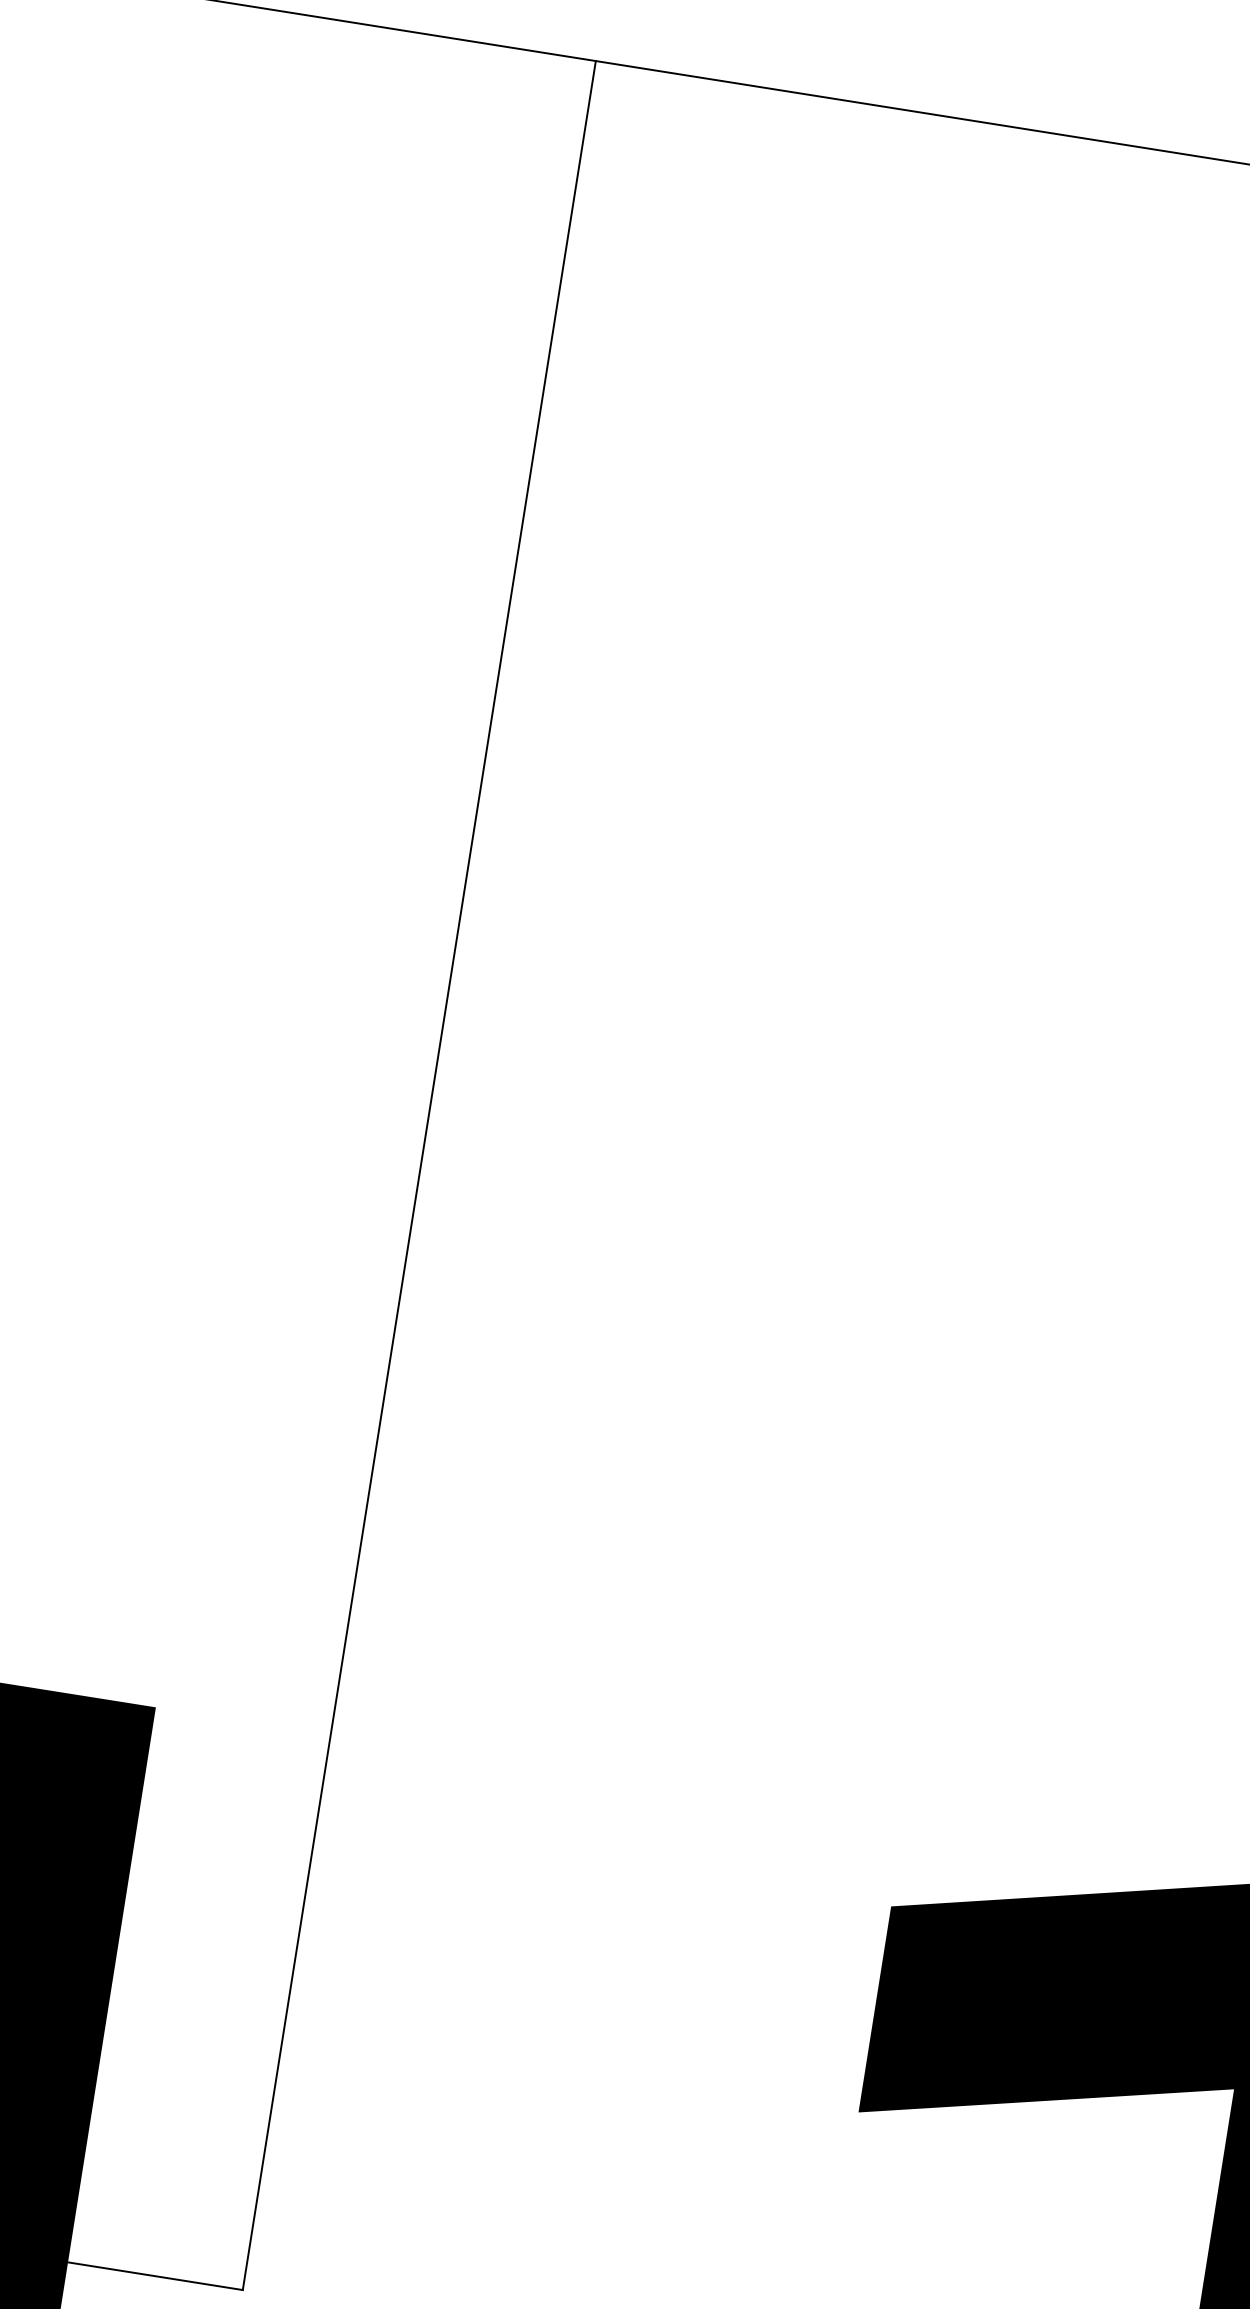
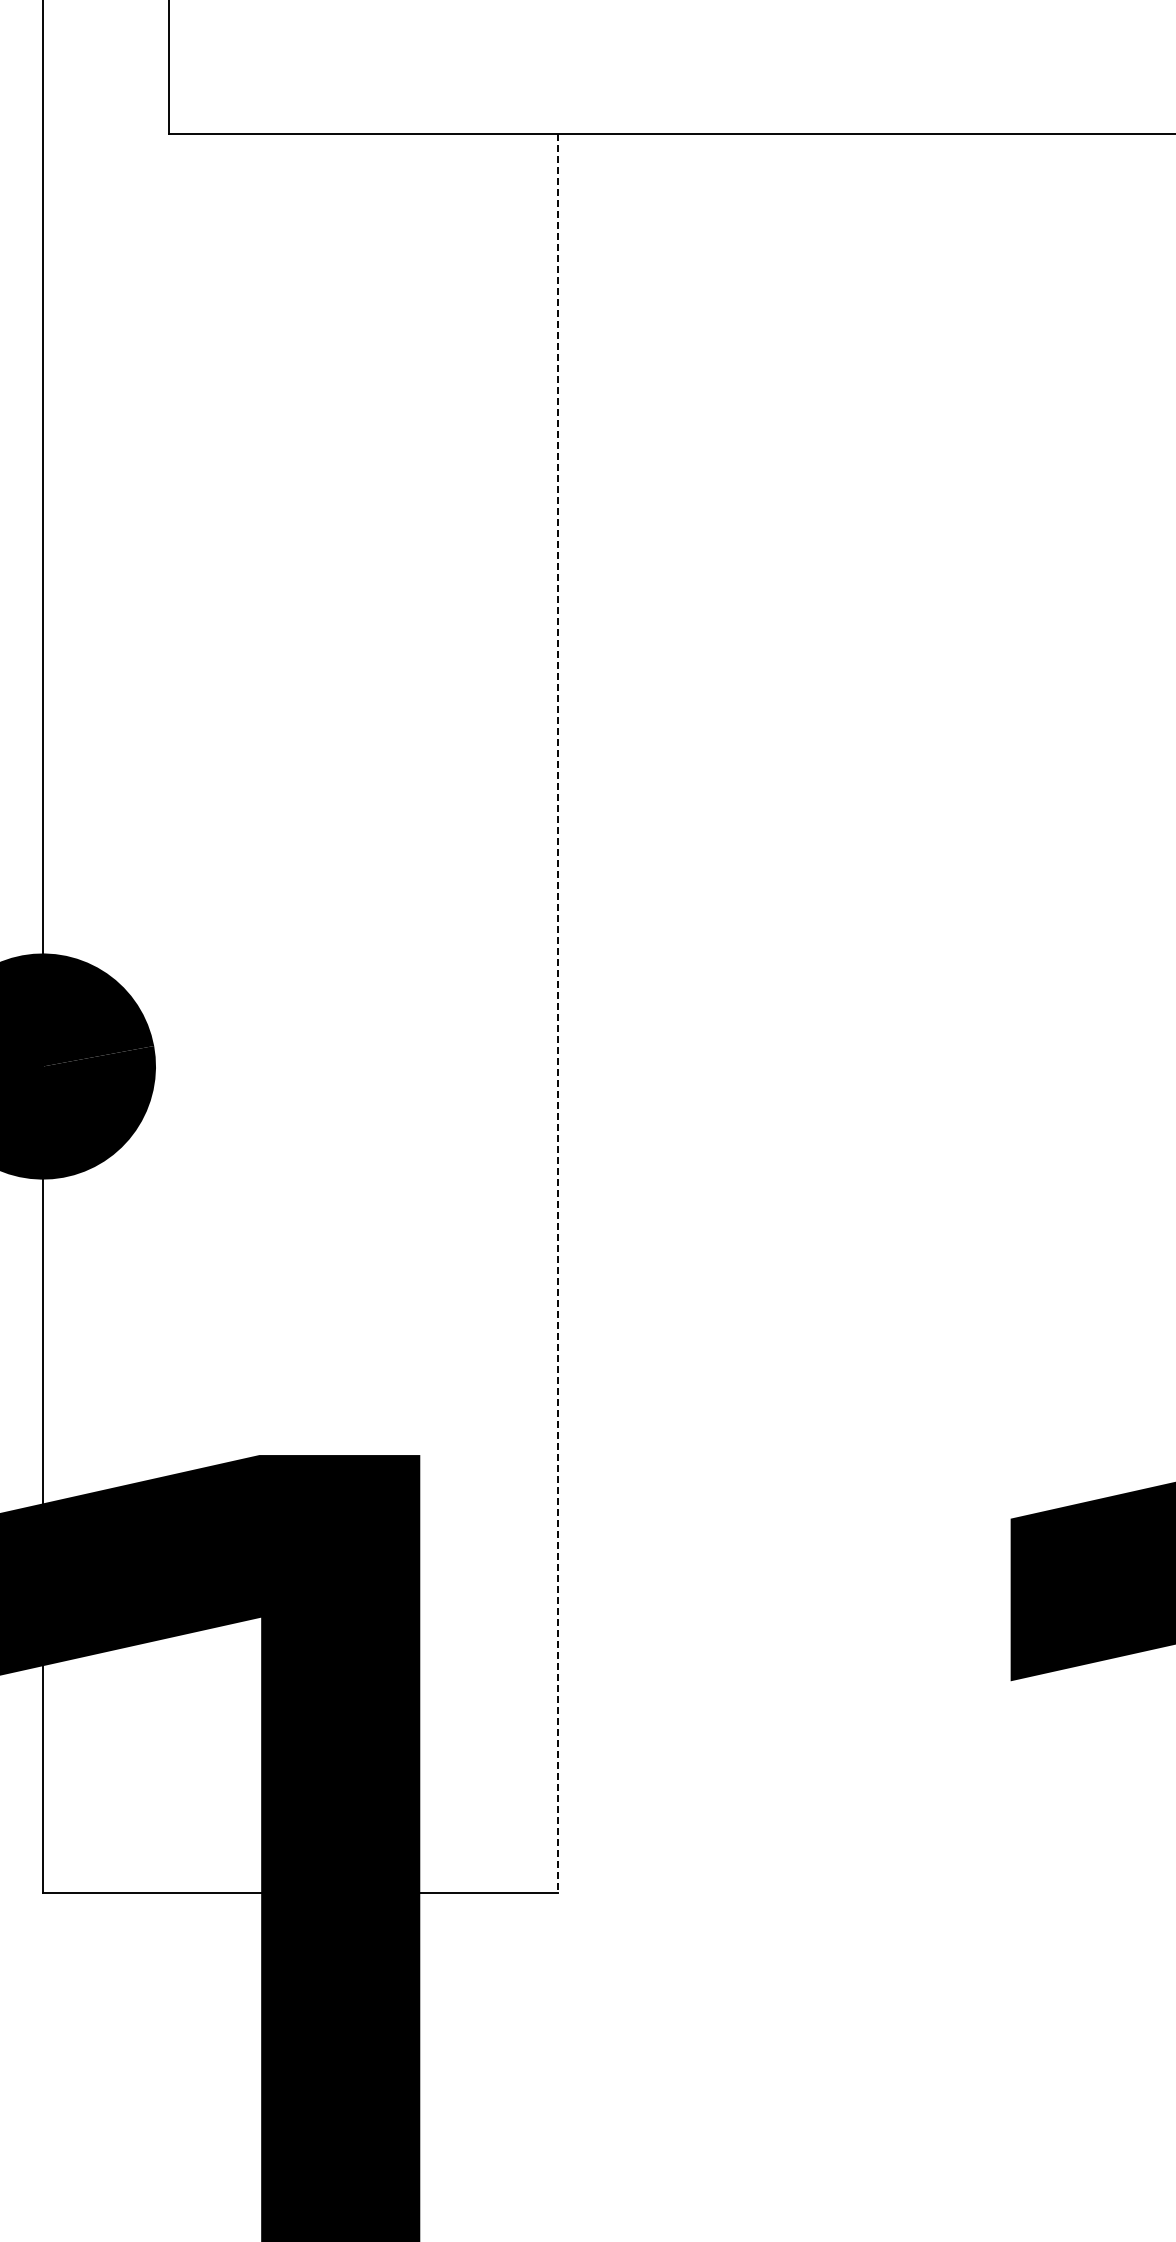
line: (419, 1175) -> (558, 1013), solid -> dashed

